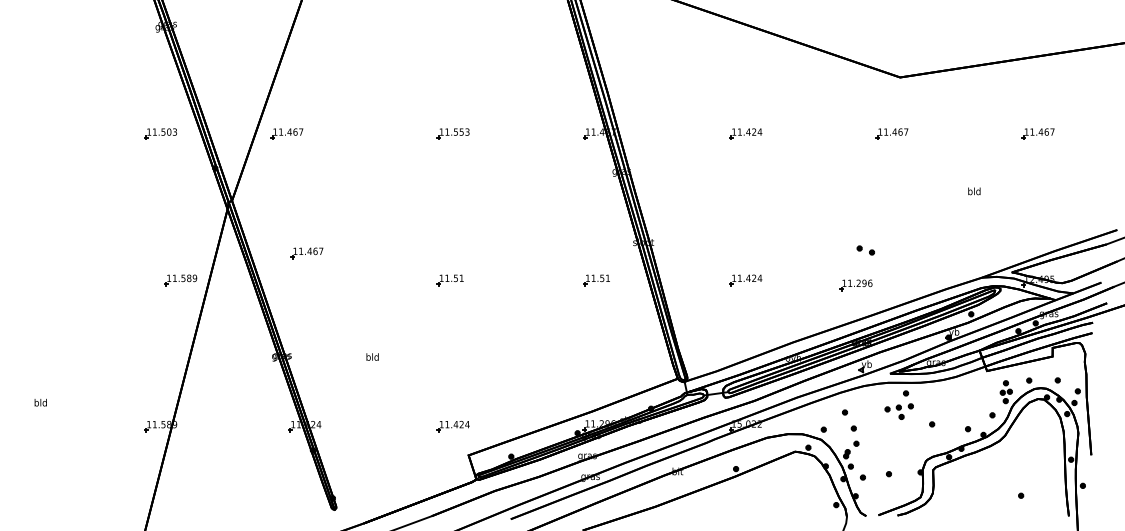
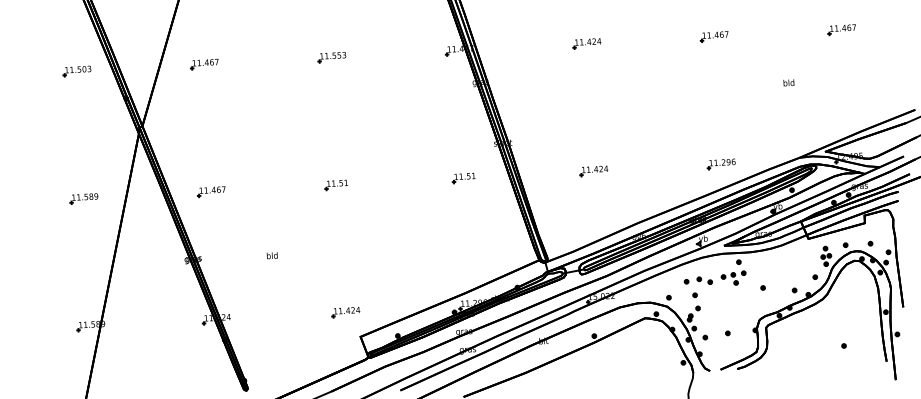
part: (286, 133) -> (204, 63), moved
part: (865, 250) -> (704, 280), moved
part: (306, 253) -> (211, 192), moved
part: (180, 280) -> (83, 198), moved
part: (855, 285) -> (720, 164), moved

